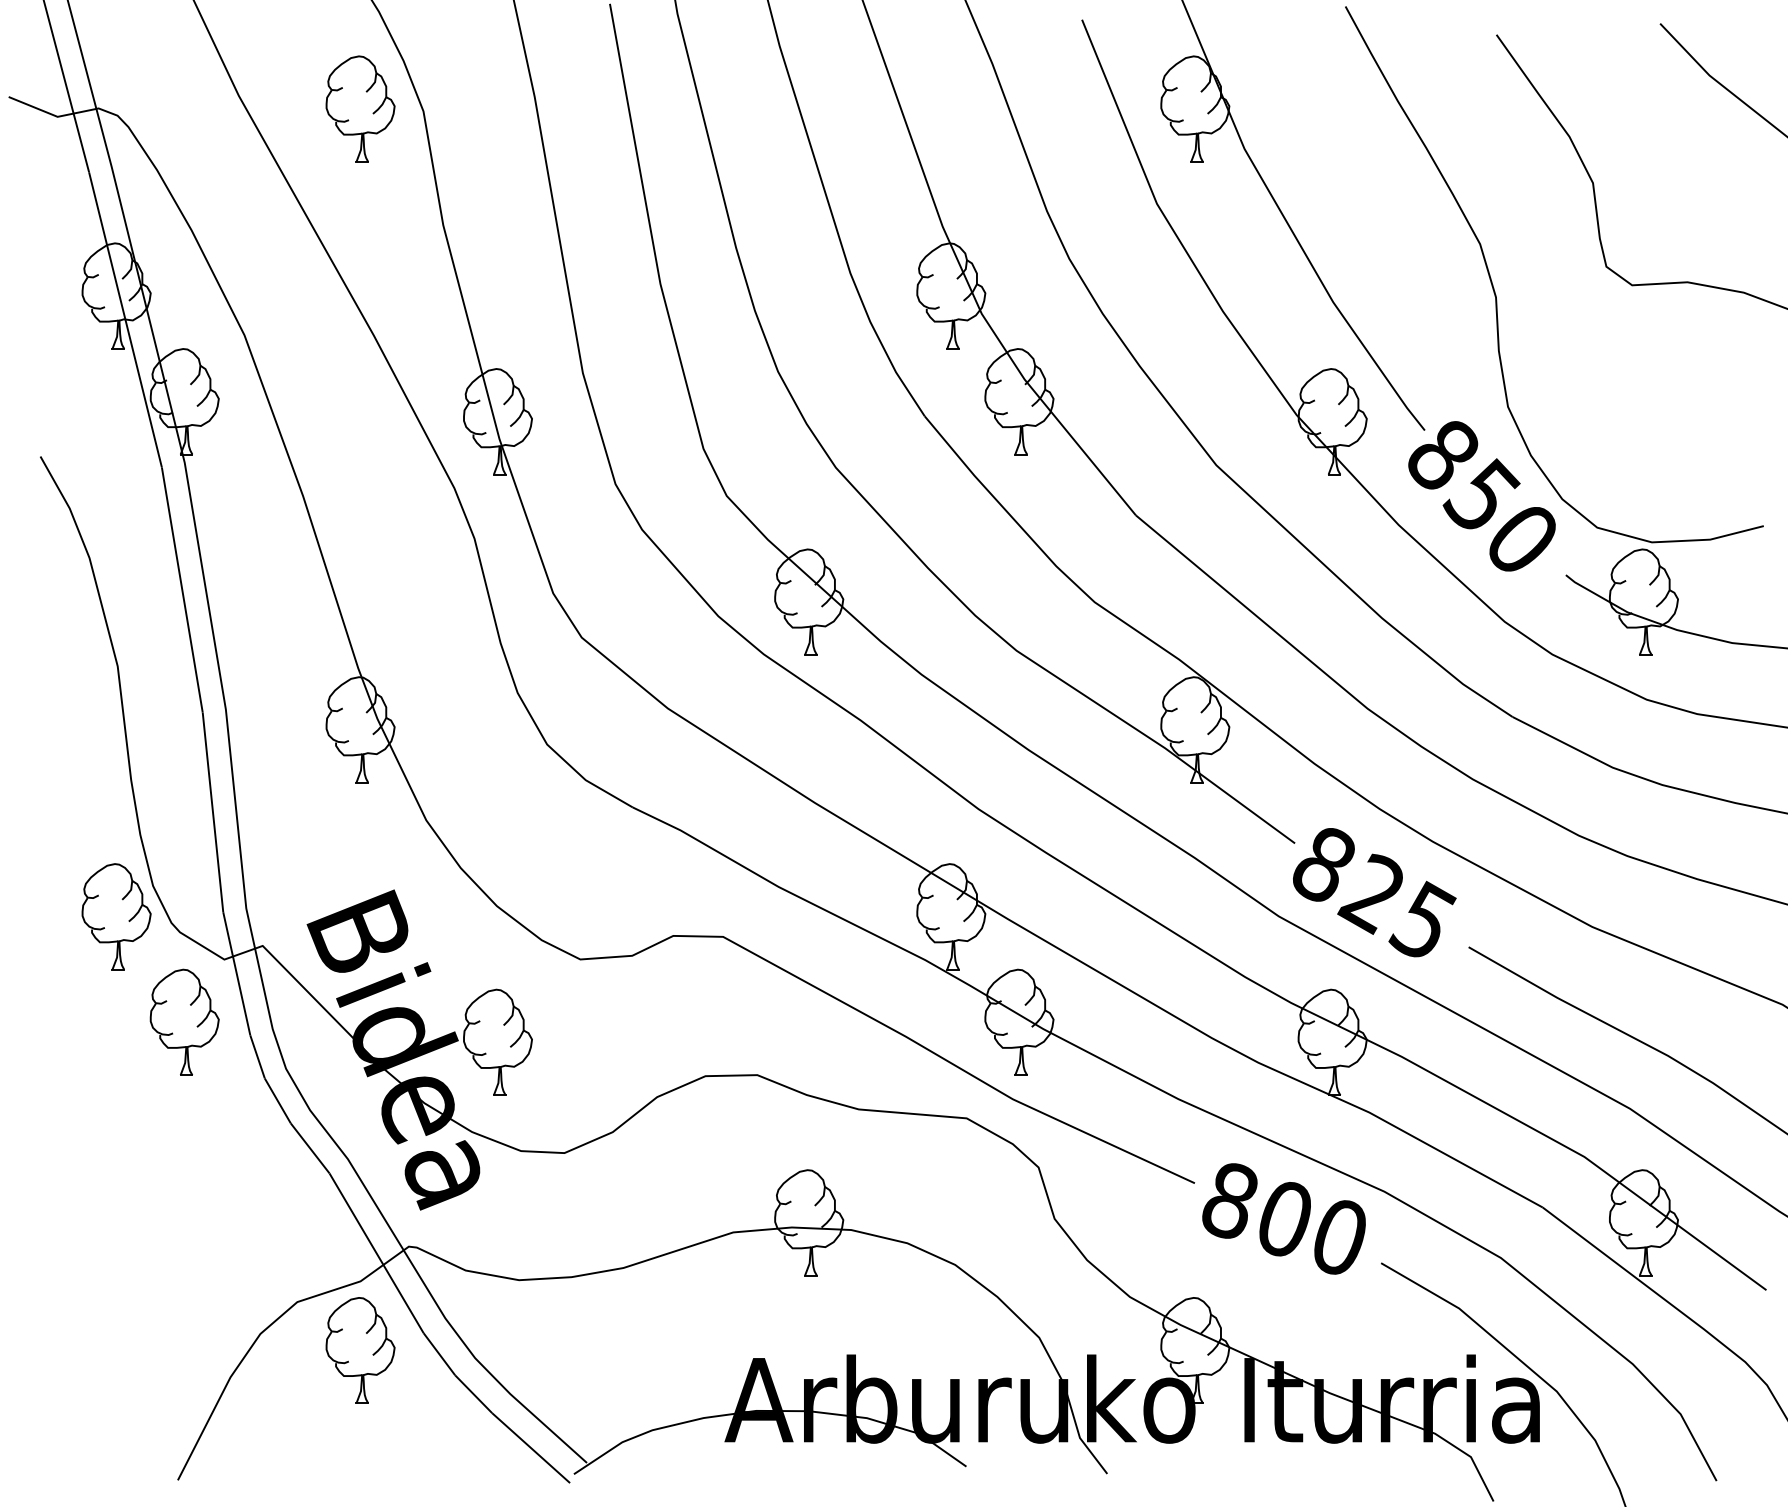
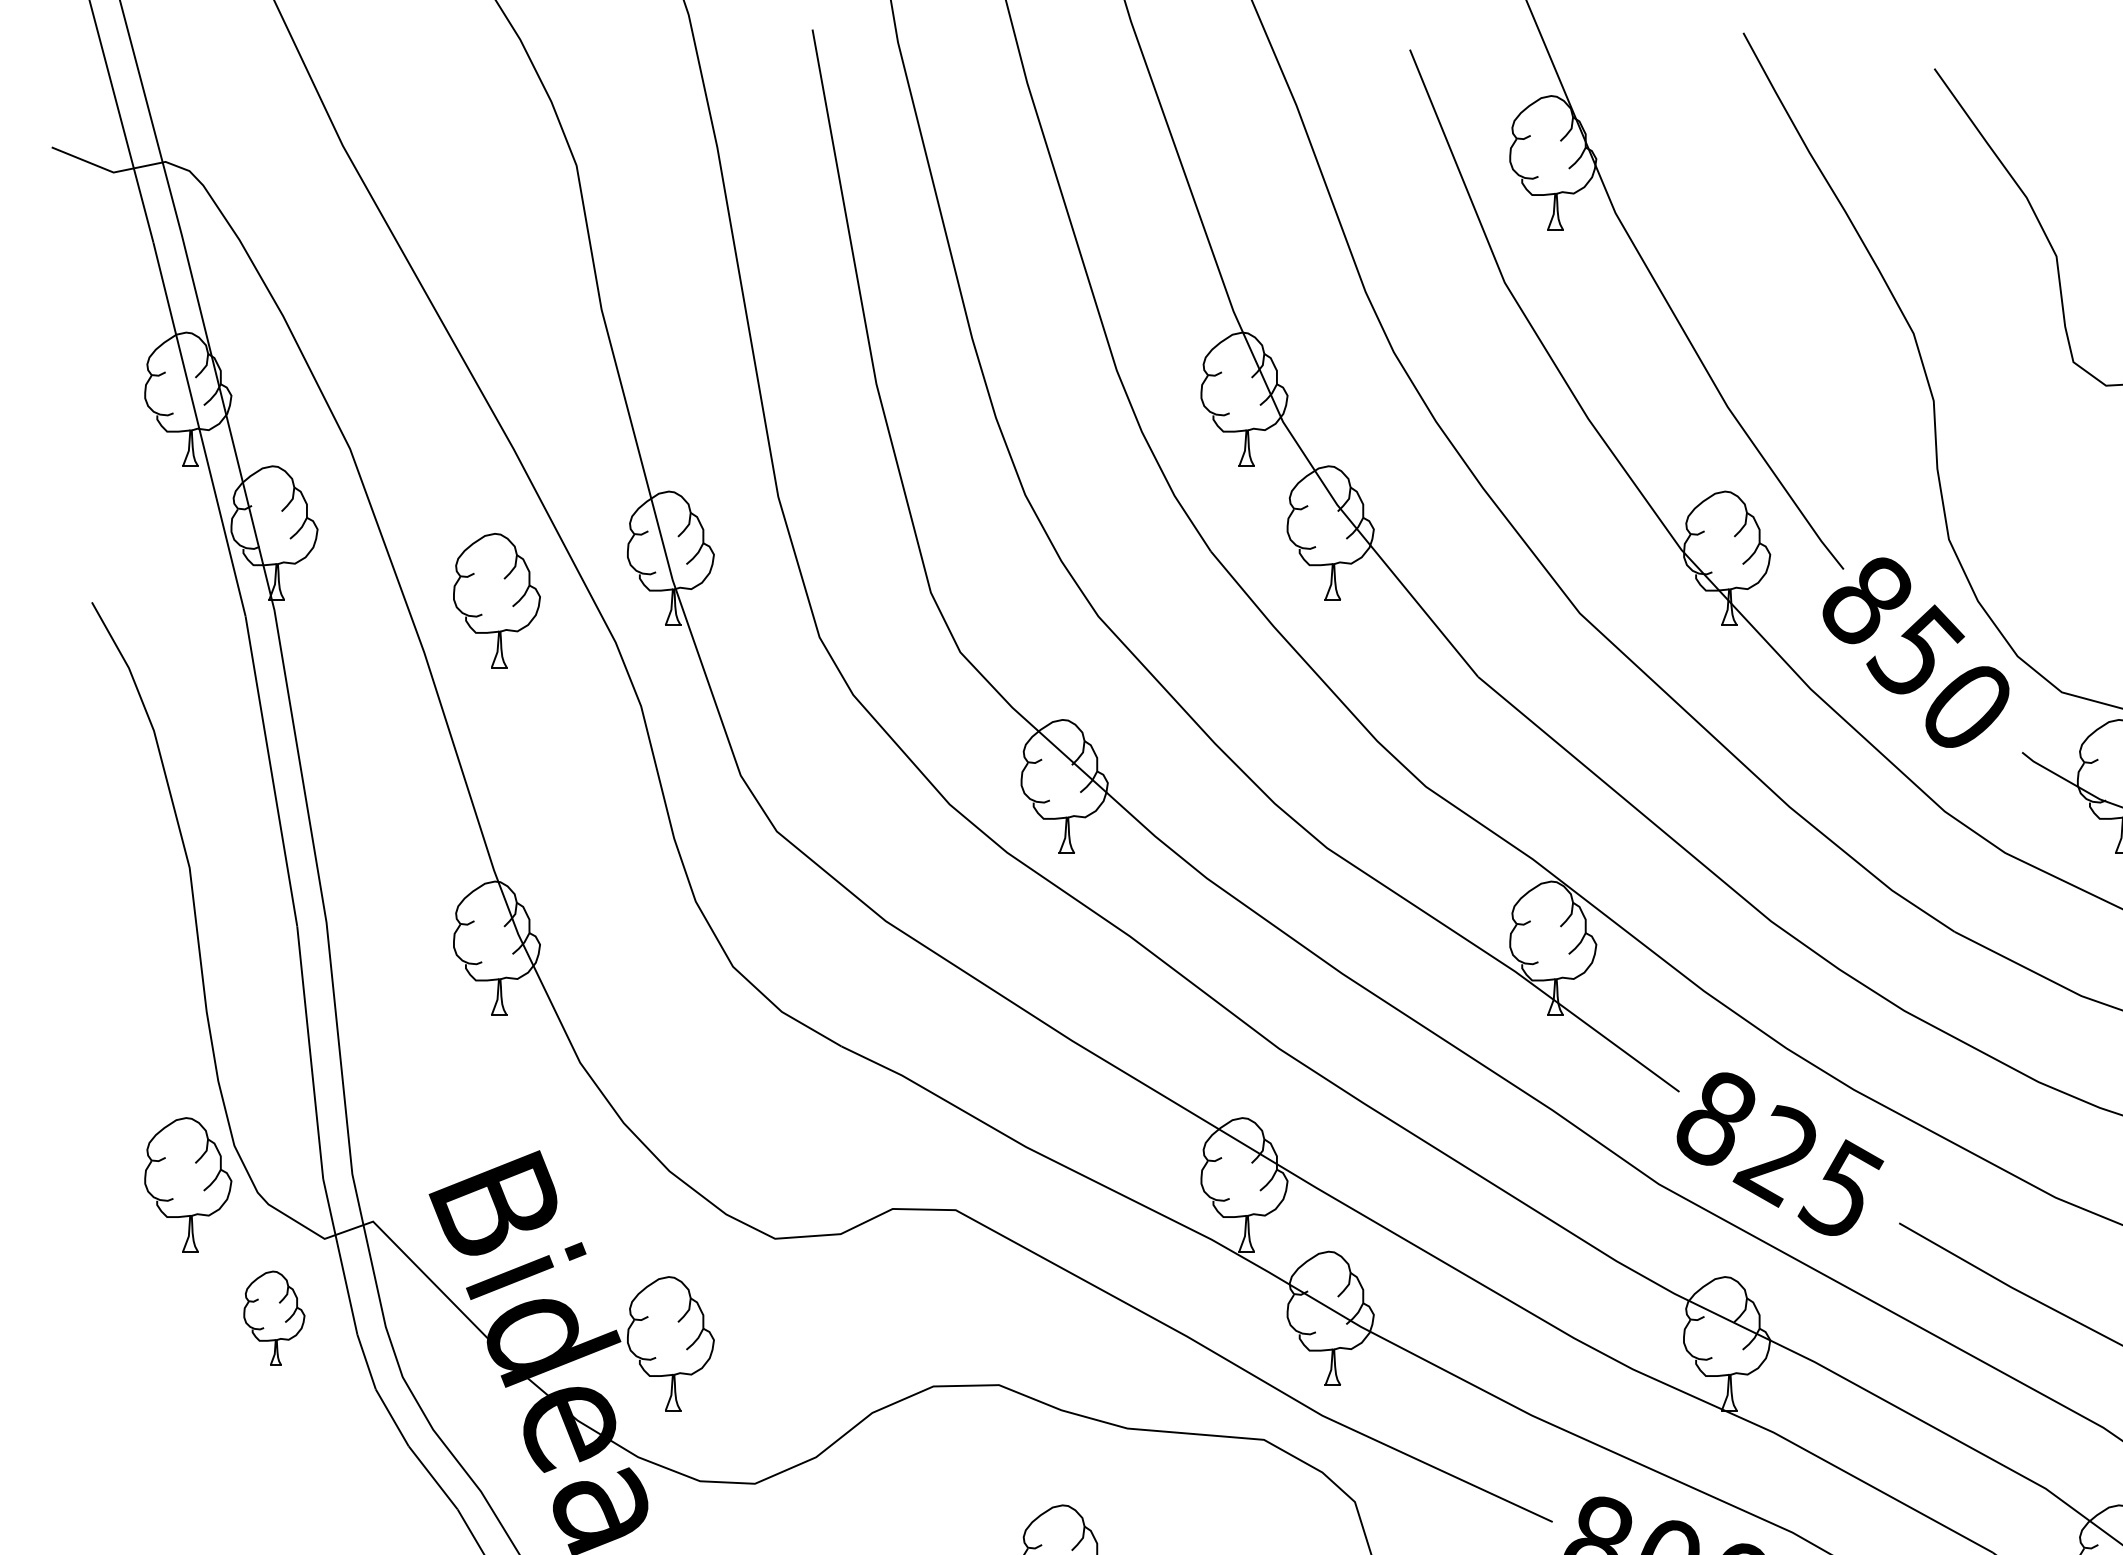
part: (360, 108) -> (496, 599), moved
part: (184, 1021) -> (274, 1317), size x0.7

